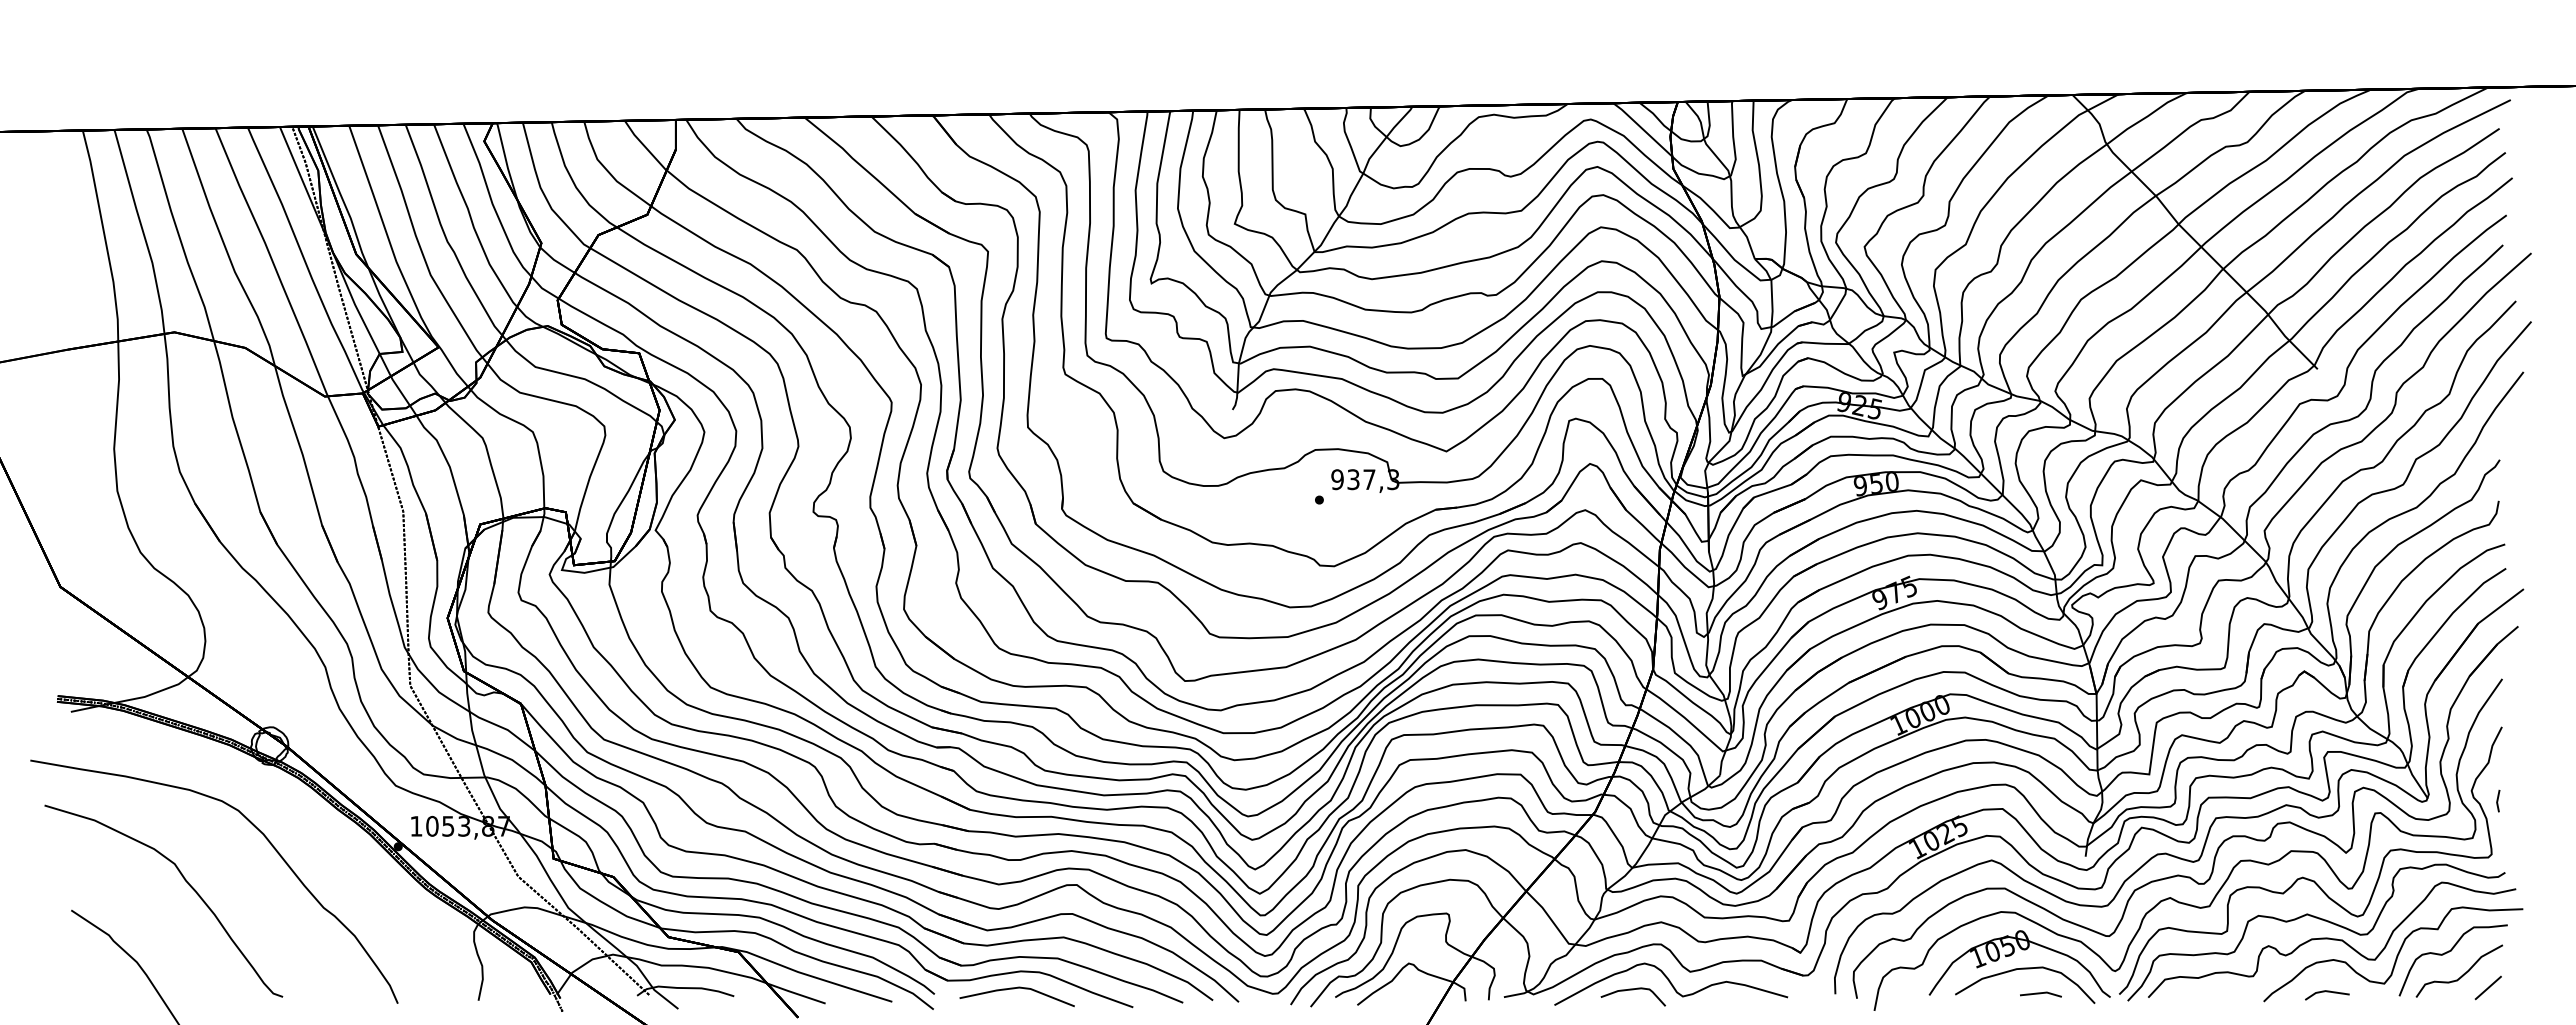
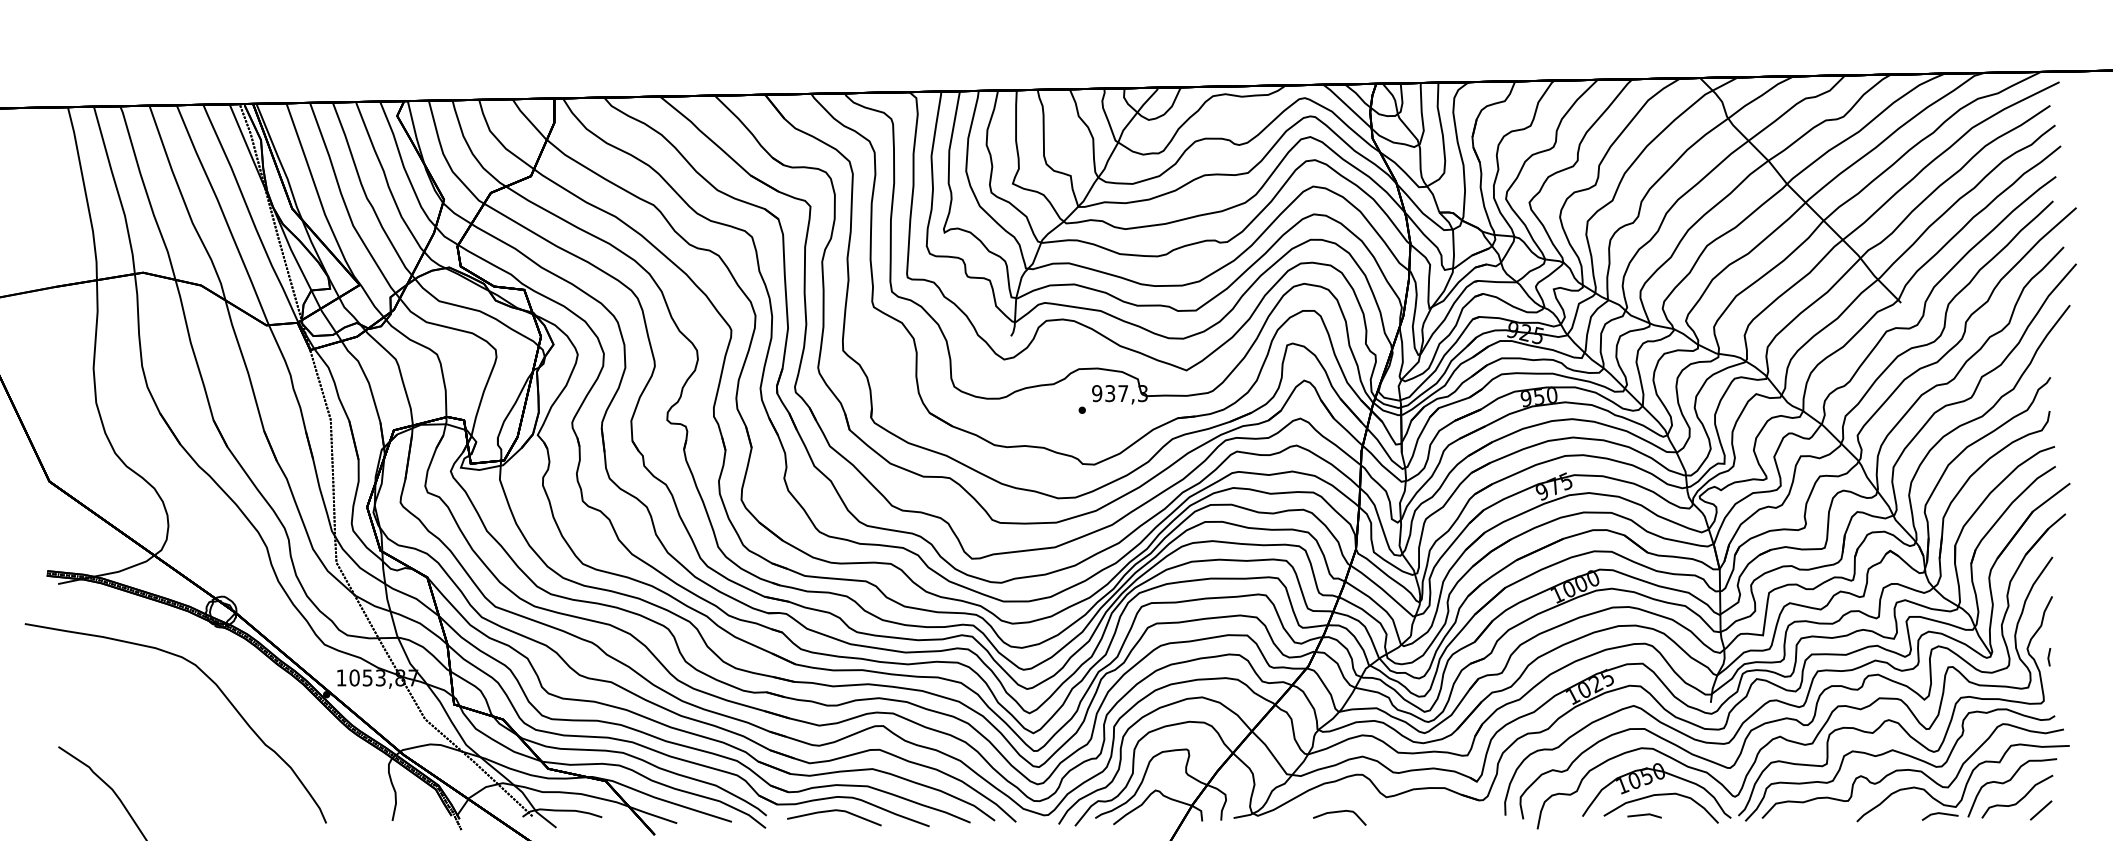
curve: (184, 880) -> (151, 722), removed
curve: (1671, 983) -> (1371, 806), removed
line: (2327, 992) -> (1940, 814), moved
line: (2040, 994) -> (1644, 815), moved

